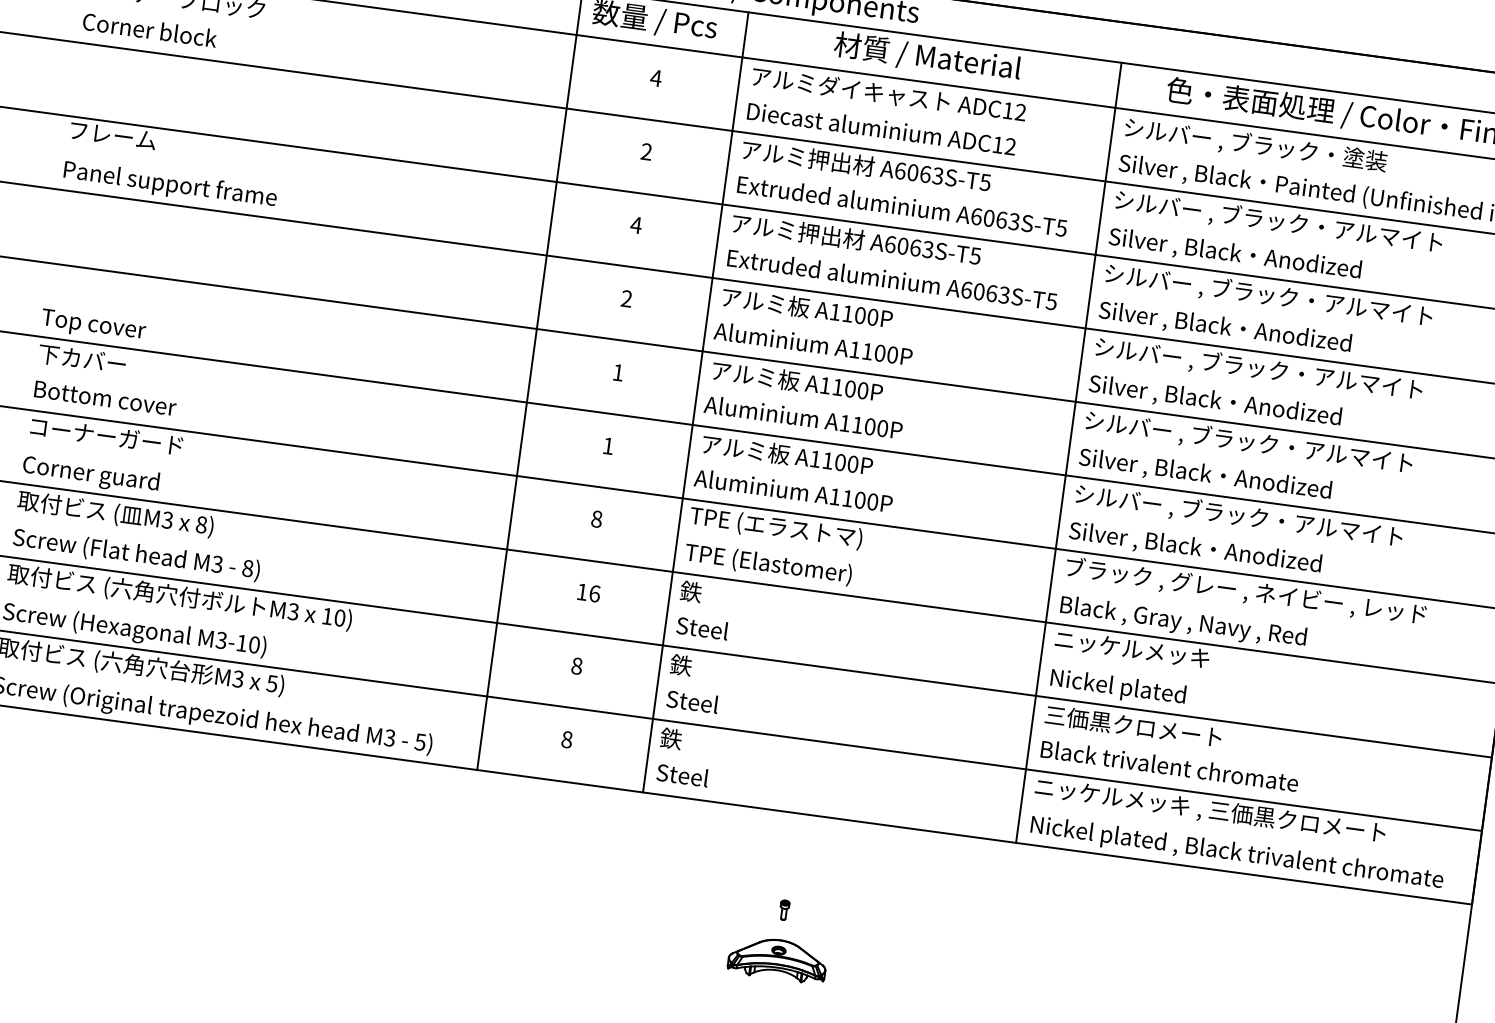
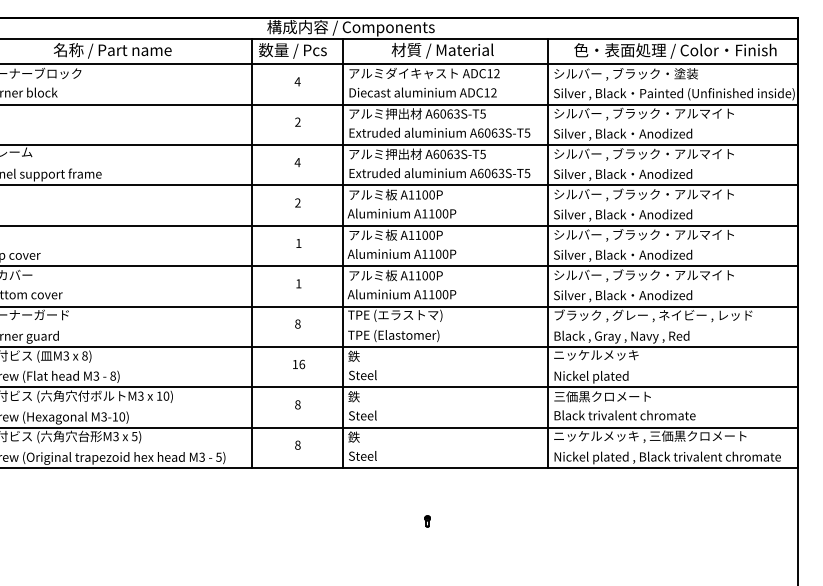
part: (777, 959) -> (427, 548), removed

